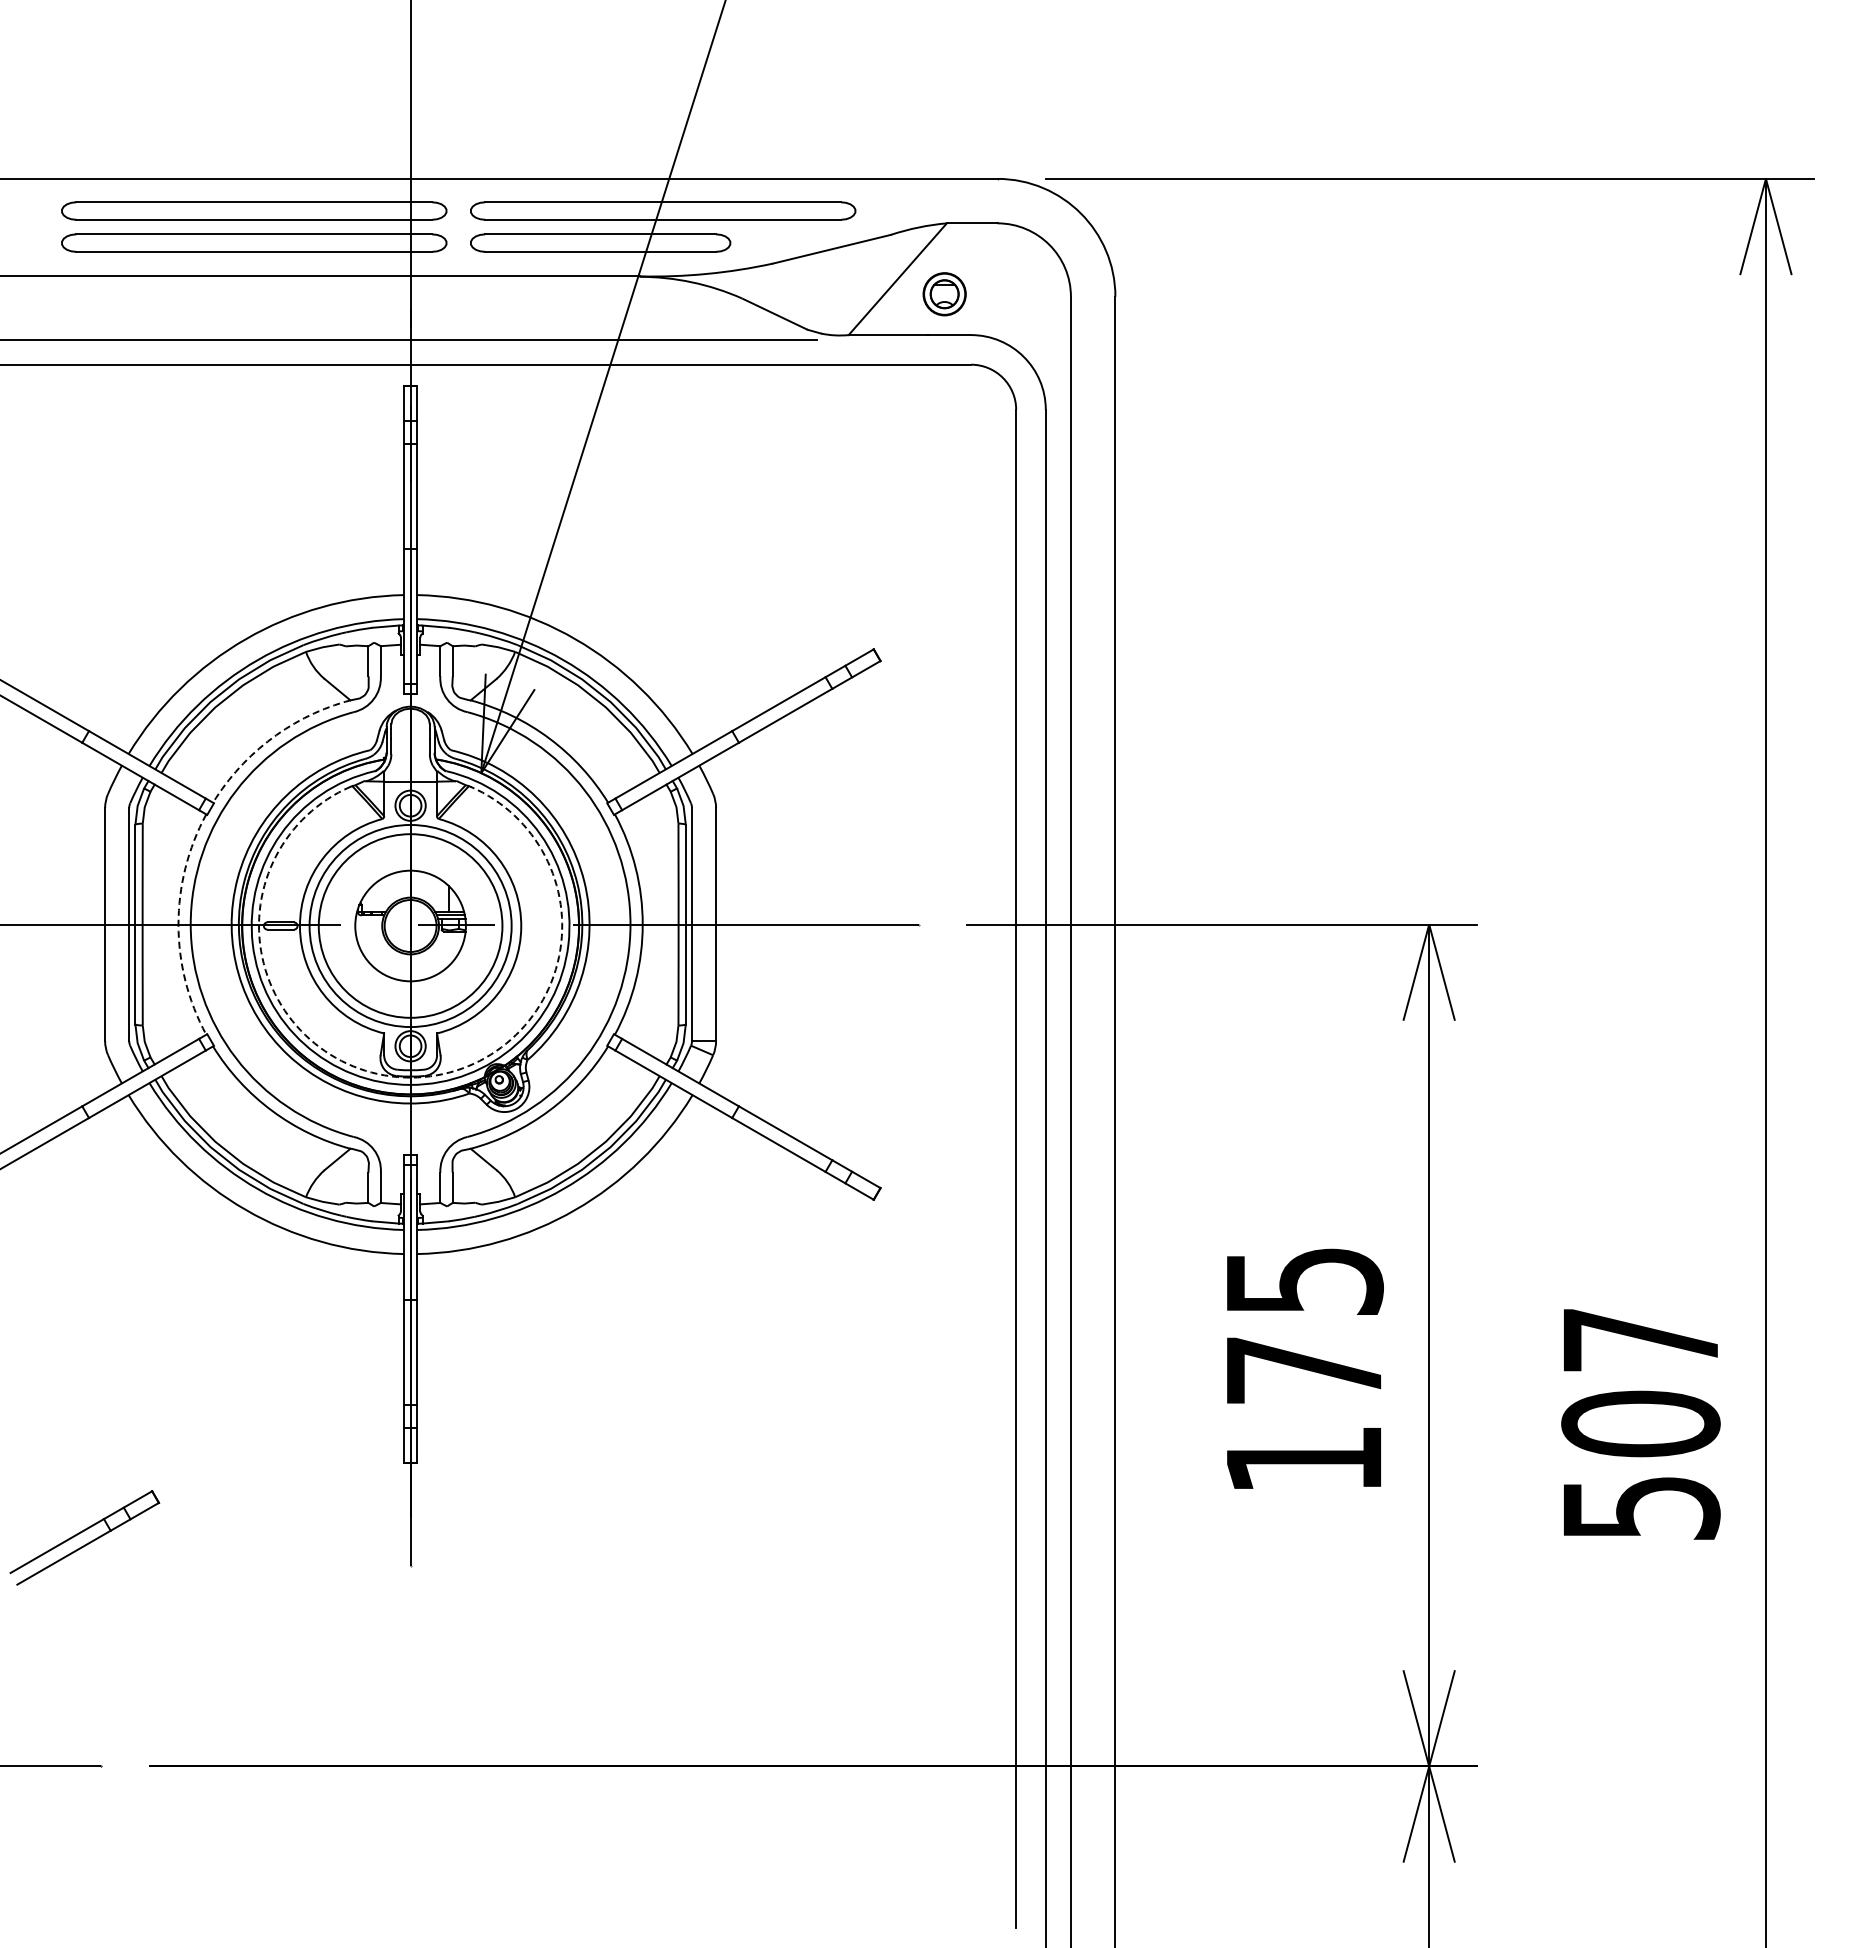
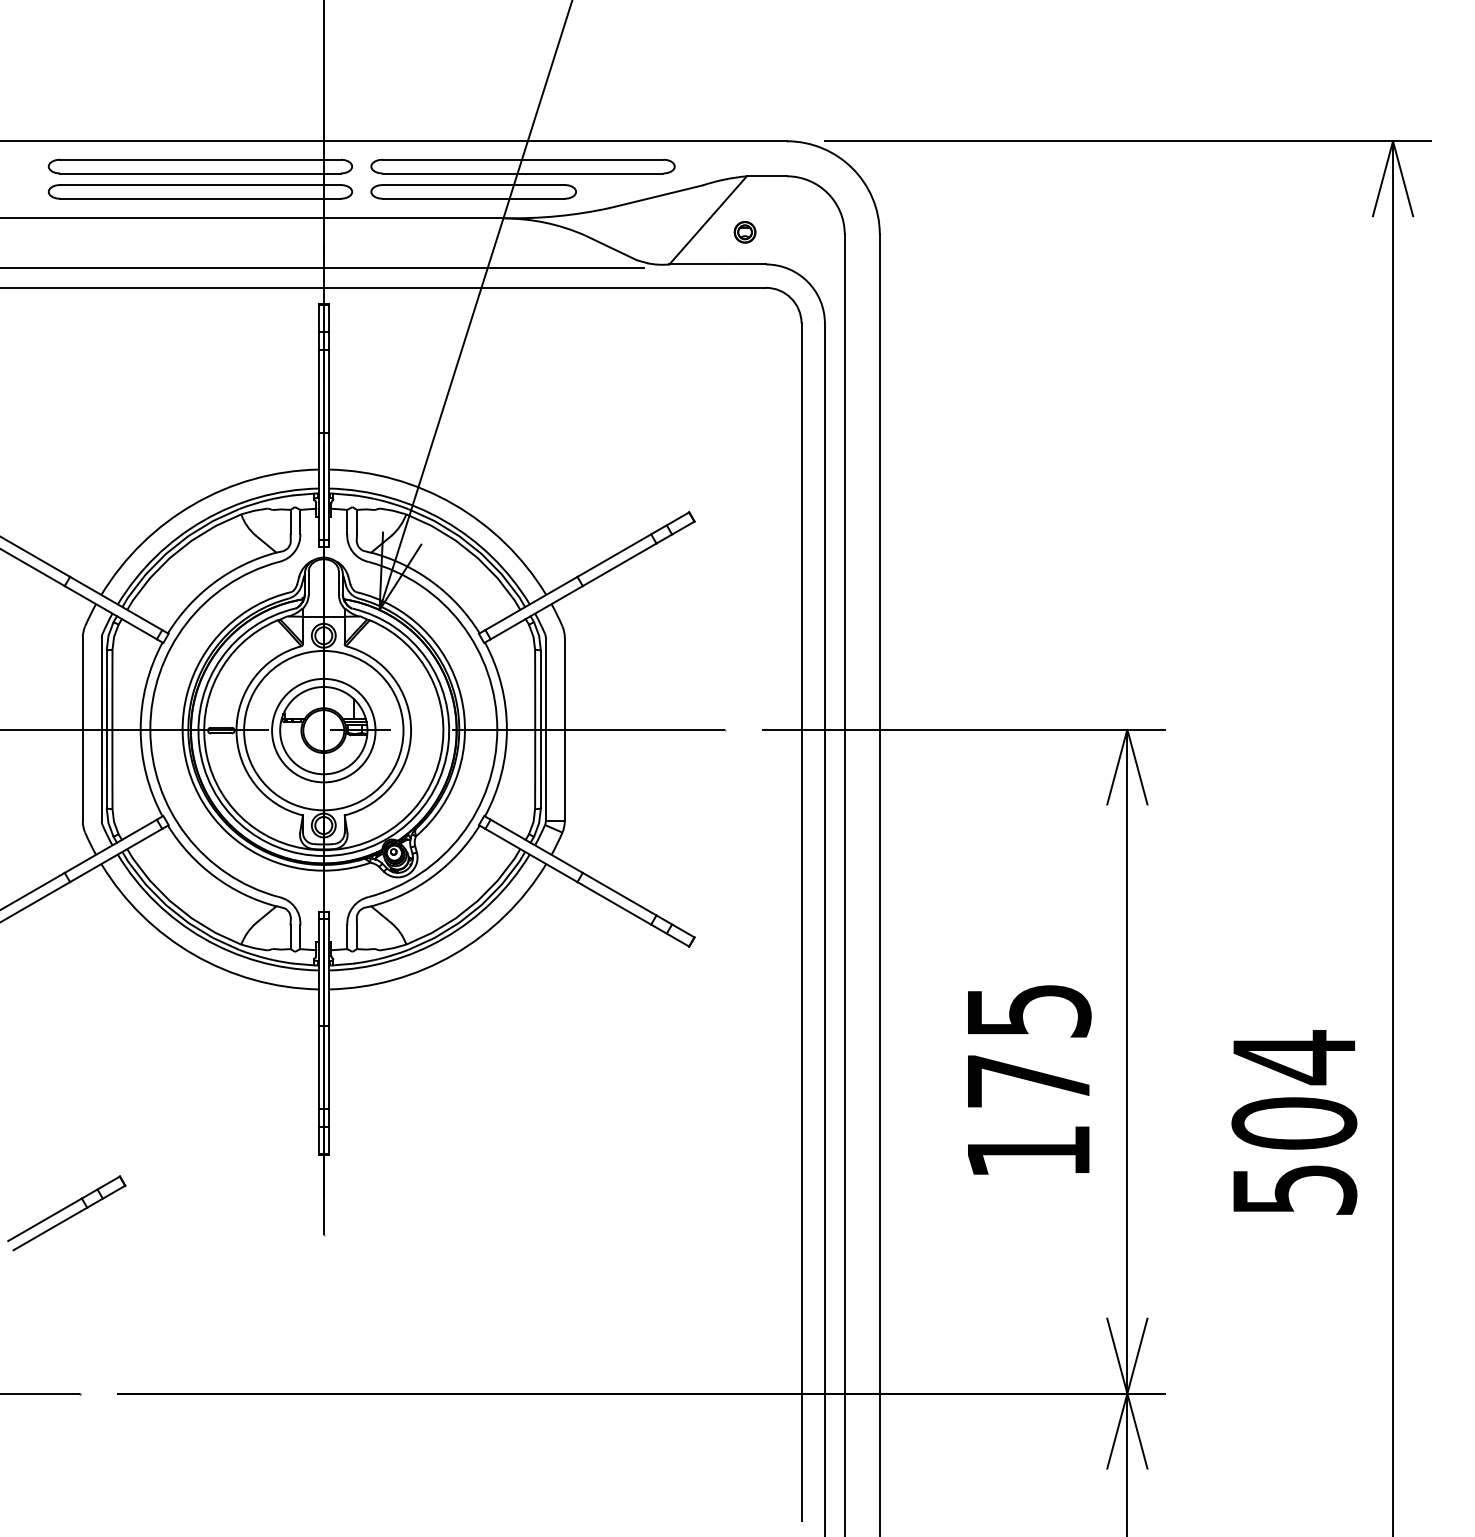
part: (944, 294) -> (744, 232), size x0.62
arc: (271, 738) -> (214, 582), dashed -> solid
arc: (178, 924) -> (140, 729), dashed -> solid
circle: (410, 925) -> (323, 730), size x0.71
arc: (410, 1077) -> (323, 850), dashed -> solid
text: (1640, 1340) -> (1294, 1057), 507 -> 504

